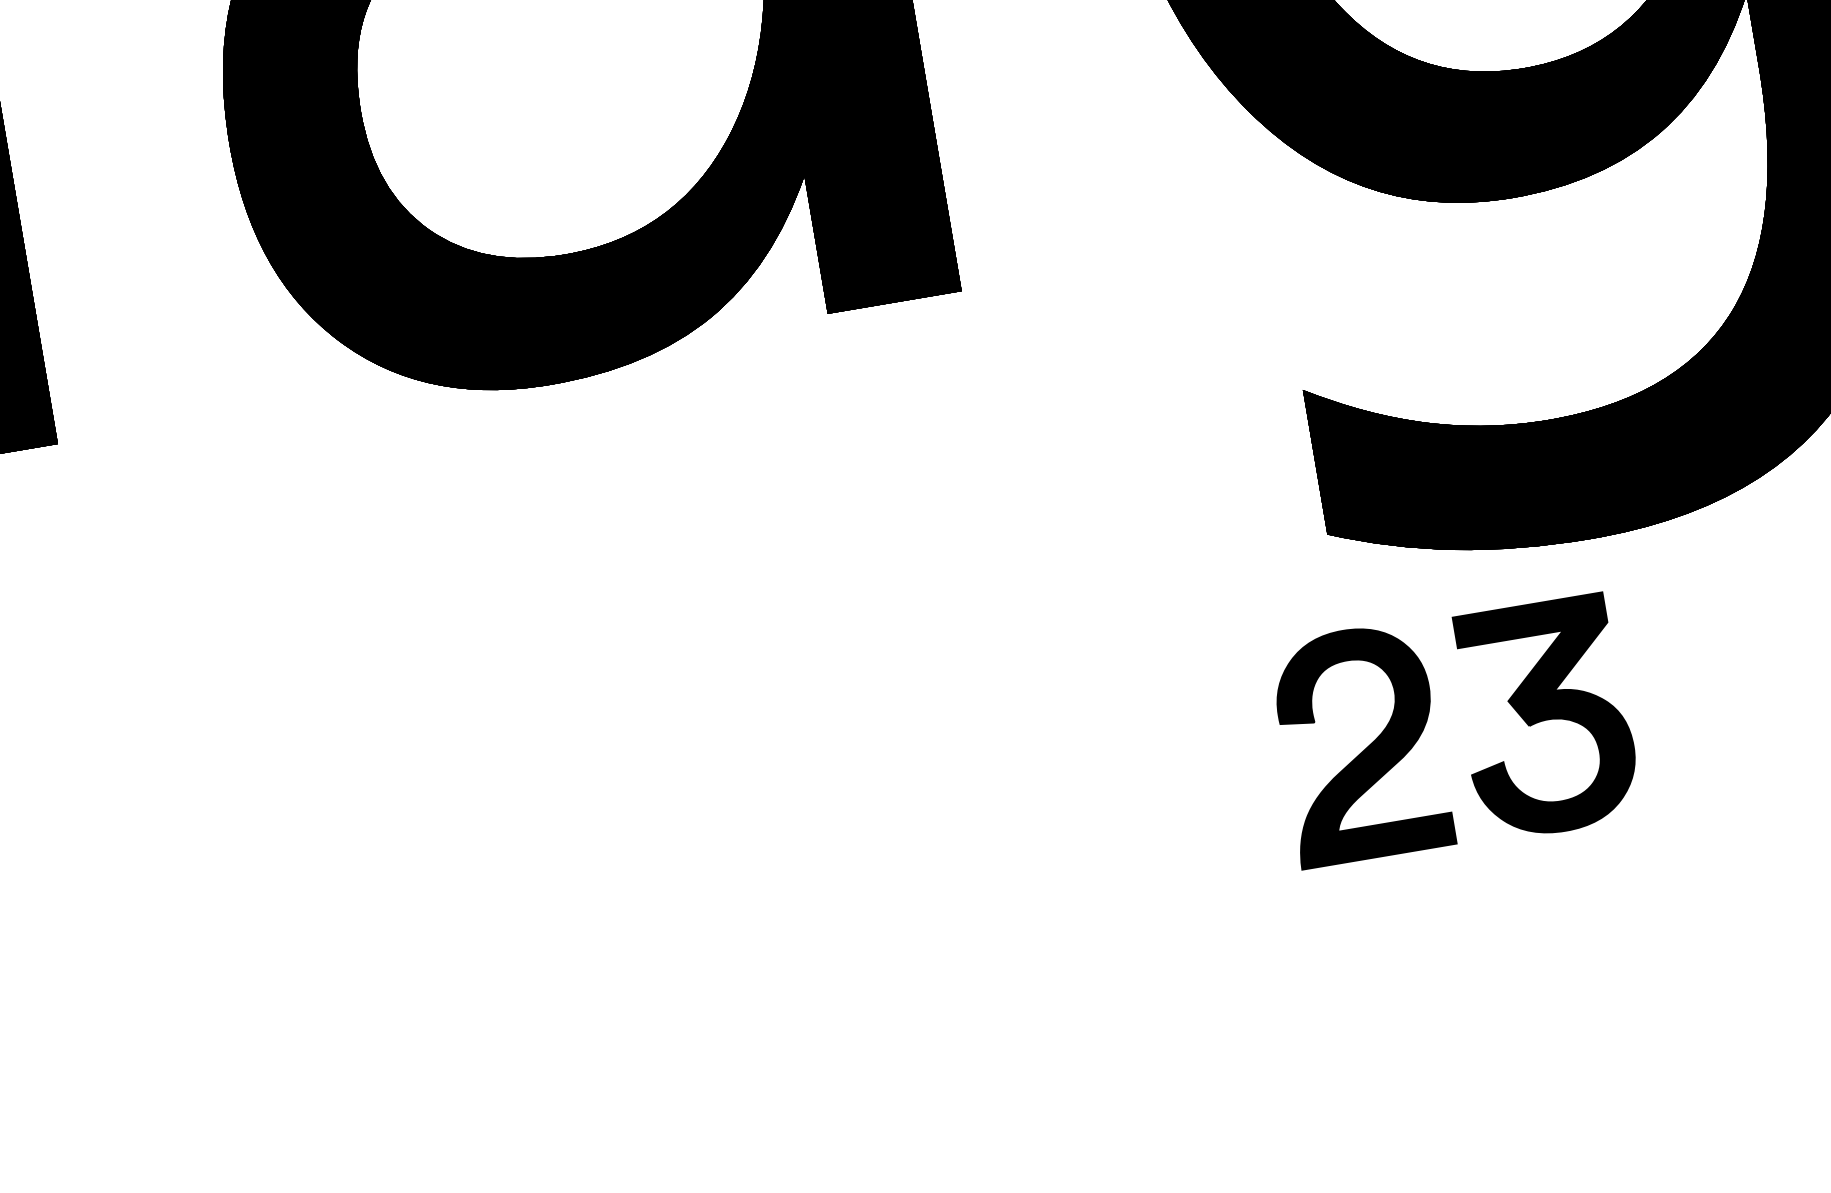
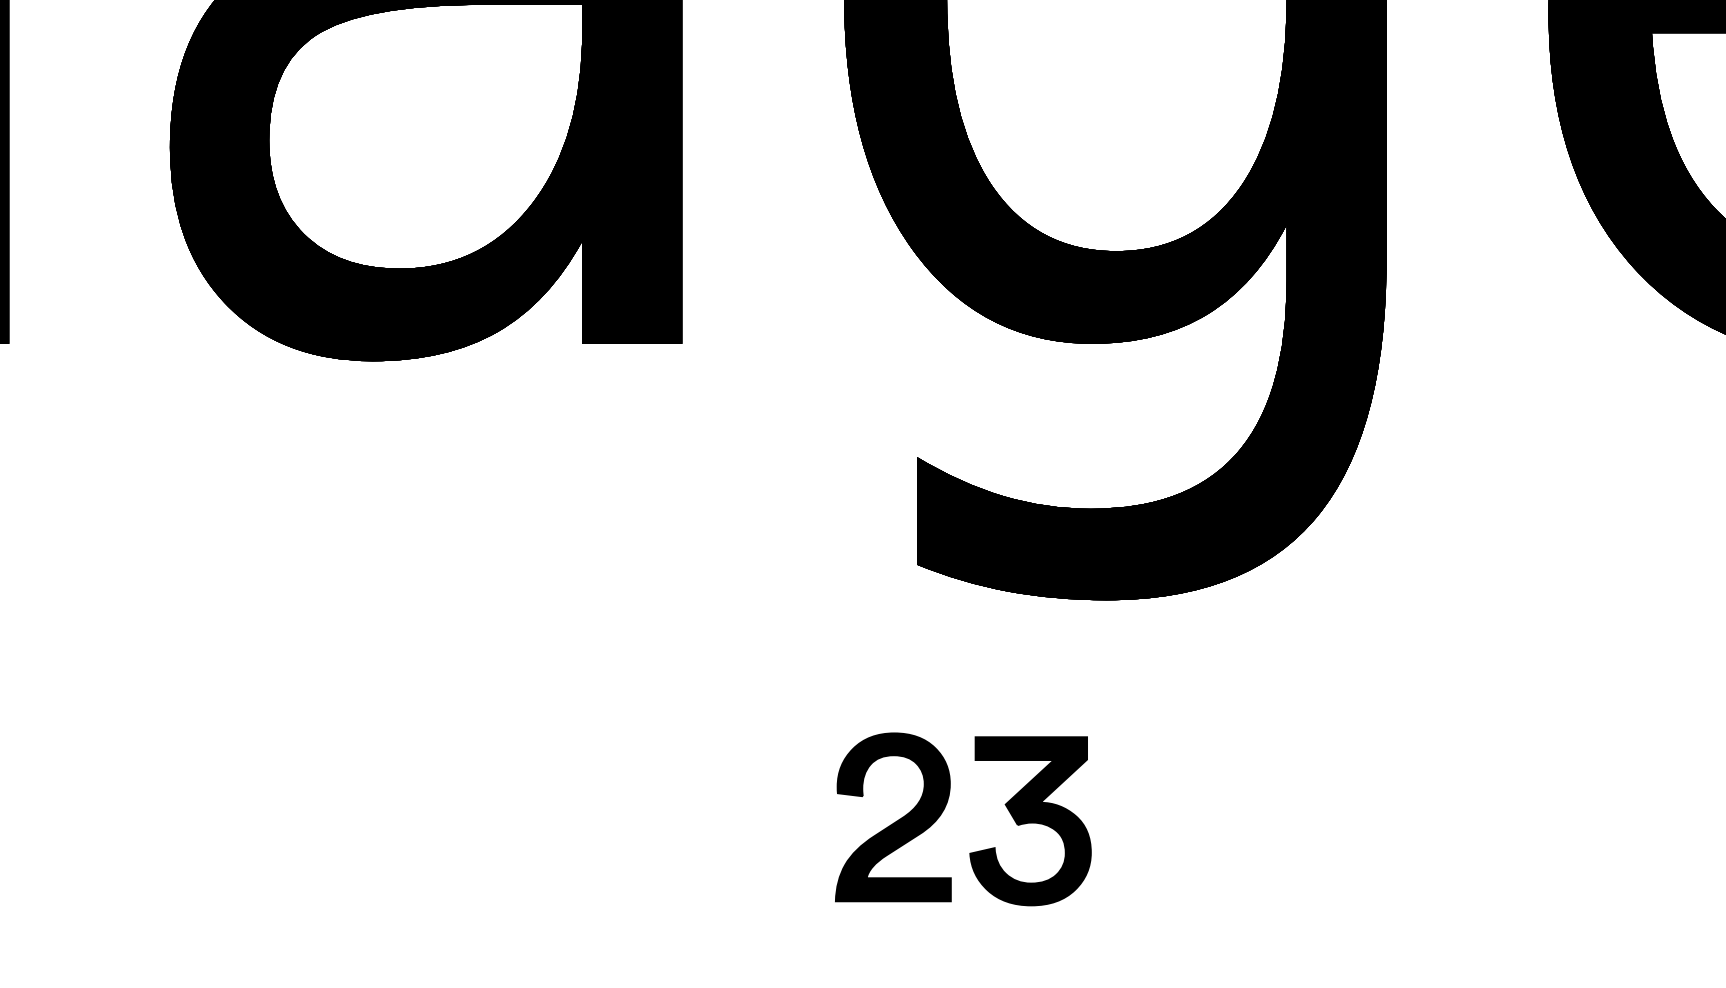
part: (1427, 723) -> (944, 810), moved

